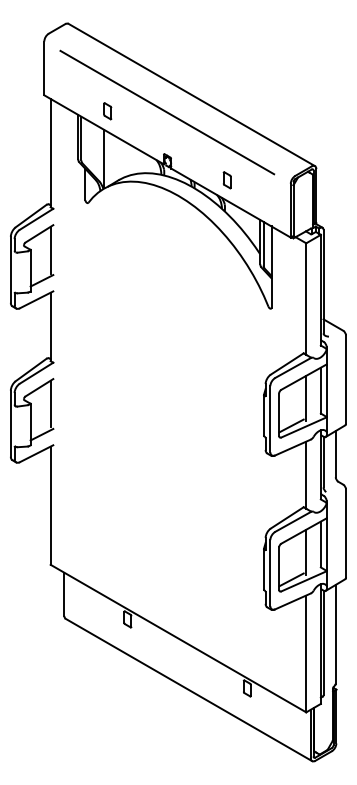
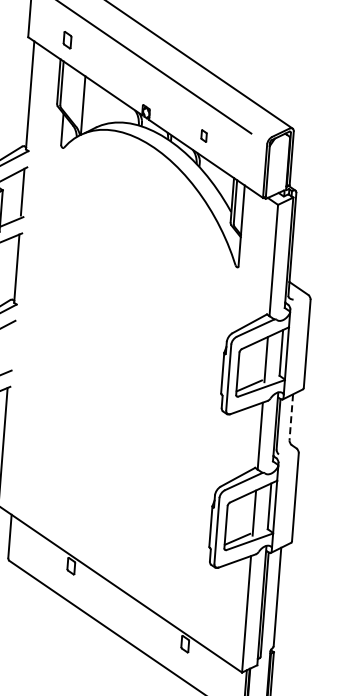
part: (107, 111) -> (67, 40), moved
part: (226, 180) -> (203, 136), size x0.7
line: (50, 403) -> (10, 344), removed
line: (335, 454) -> (291, 417), solid -> dashed

